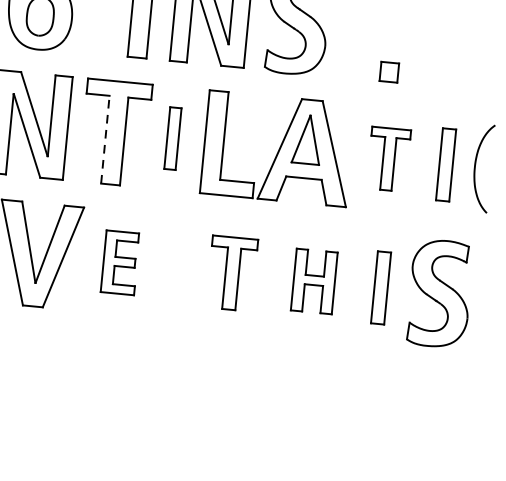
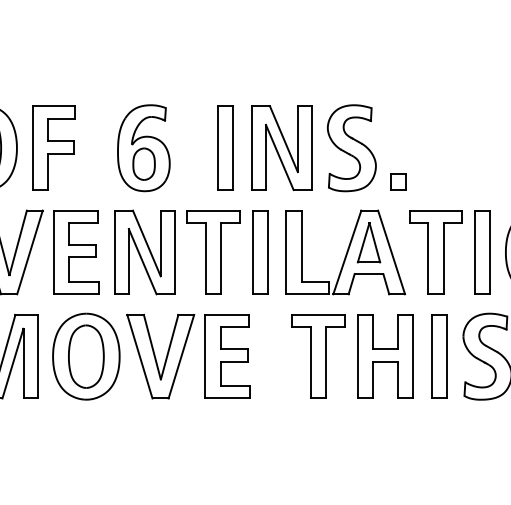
part: (389, 71) -> (398, 181), moved
part: (173, 138) -> (260, 252), size x1.67
line: (105, 139) -> (206, 258), dashed -> solid
part: (388, 159) -> (435, 252), size x1.67
part: (446, 164) -> (482, 252), size x1.43
part: (120, 262) -> (227, 356), size x1.67
part: (232, 273) -> (318, 356), size x1.43
part: (314, 281) -> (385, 356), size x1.67
part: (380, 287) -> (439, 356), size x1.43

